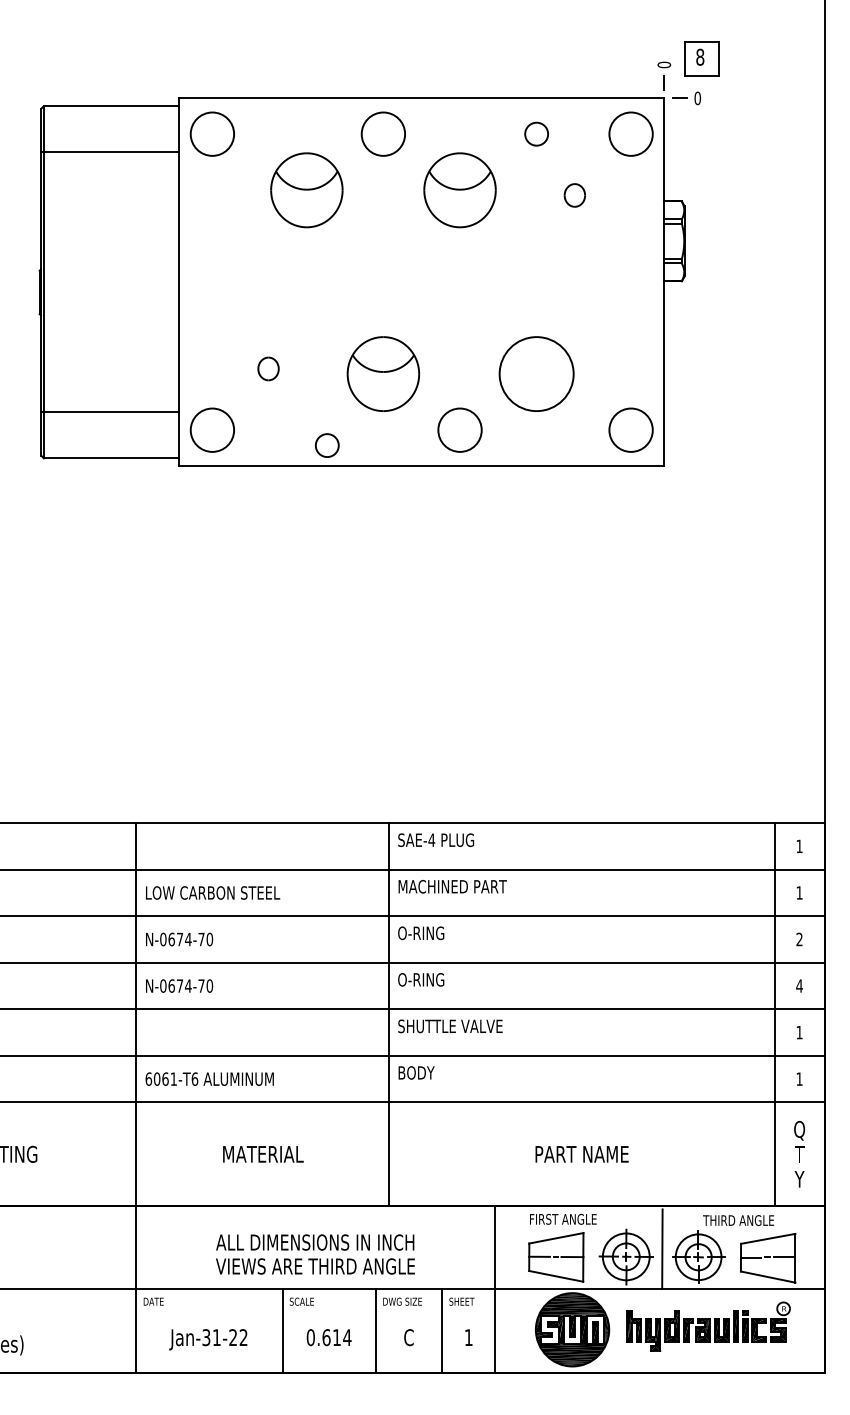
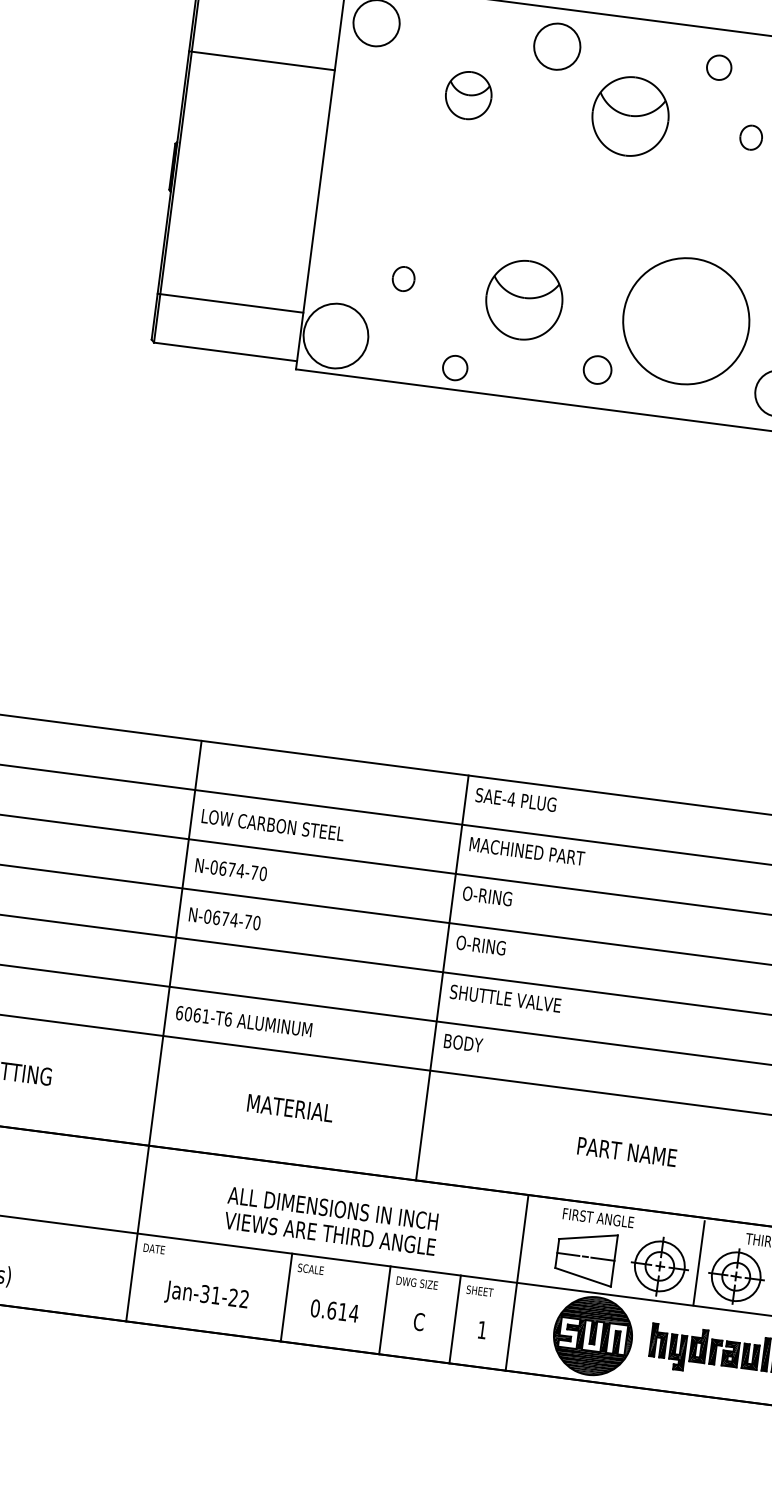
line: (110, 152) -> (262, 61), moved
part: (306, 190) -> (468, 95), size x0.6
circle: (536, 374) -> (686, 321), size x1.6
circle: (212, 429) -> (336, 335), size x1.4
circle: (459, 429) -> (597, 369), size x0.6

